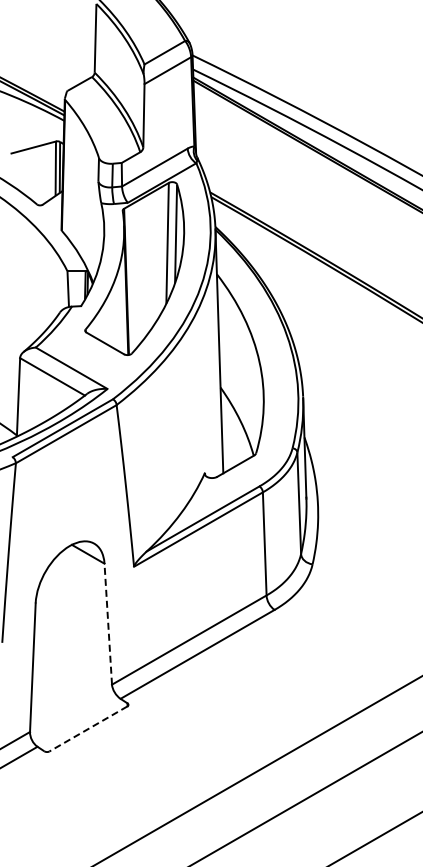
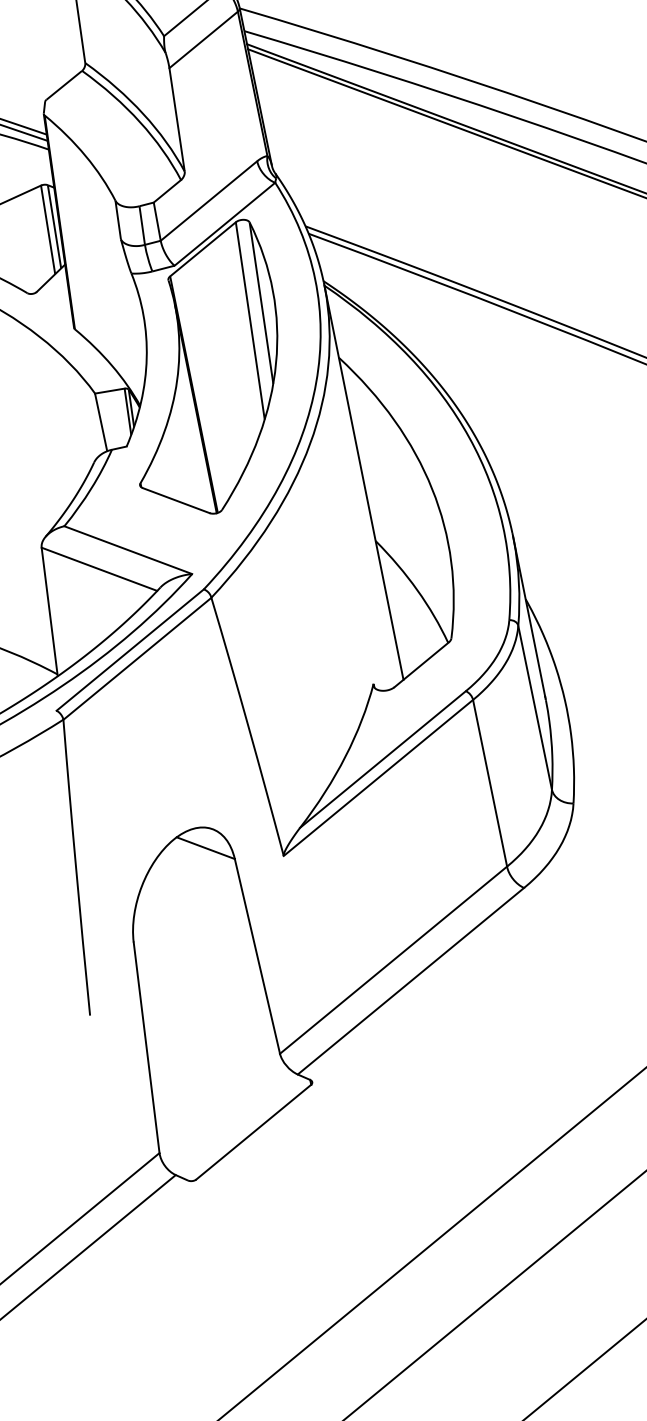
line: (108, 624) -> (257, 956), dashed -> solid
line: (87, 729) -> (252, 1133), dashed -> solid

